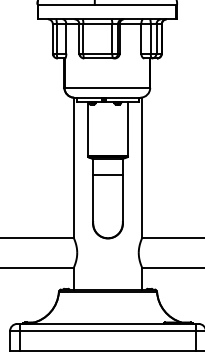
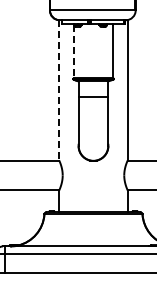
line: (88, 129) -> (73, 52), solid -> dashed
line: (73, 168) -> (58, 91), solid -> dashed

